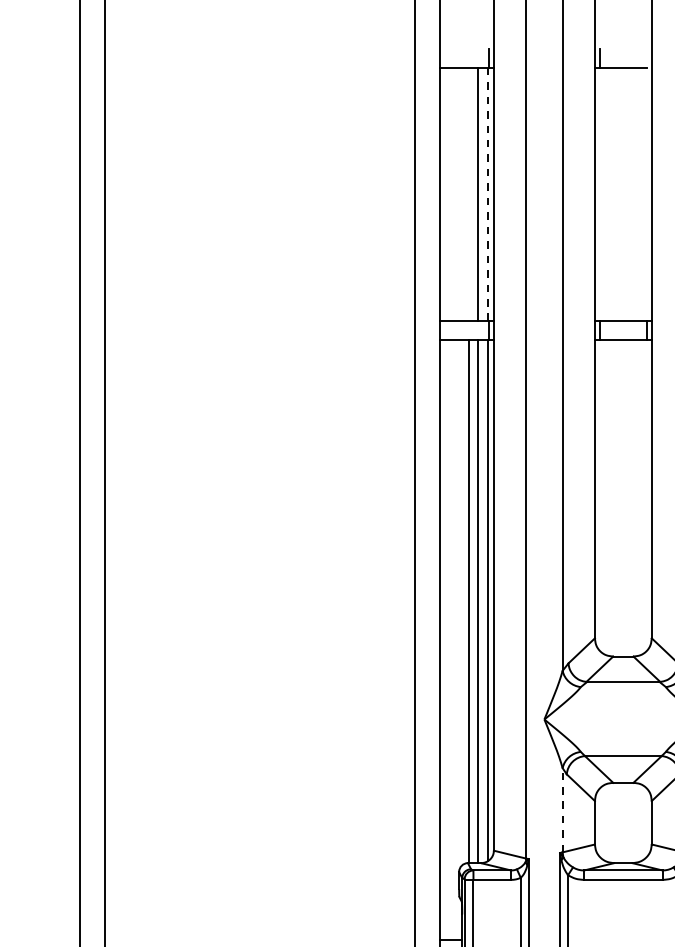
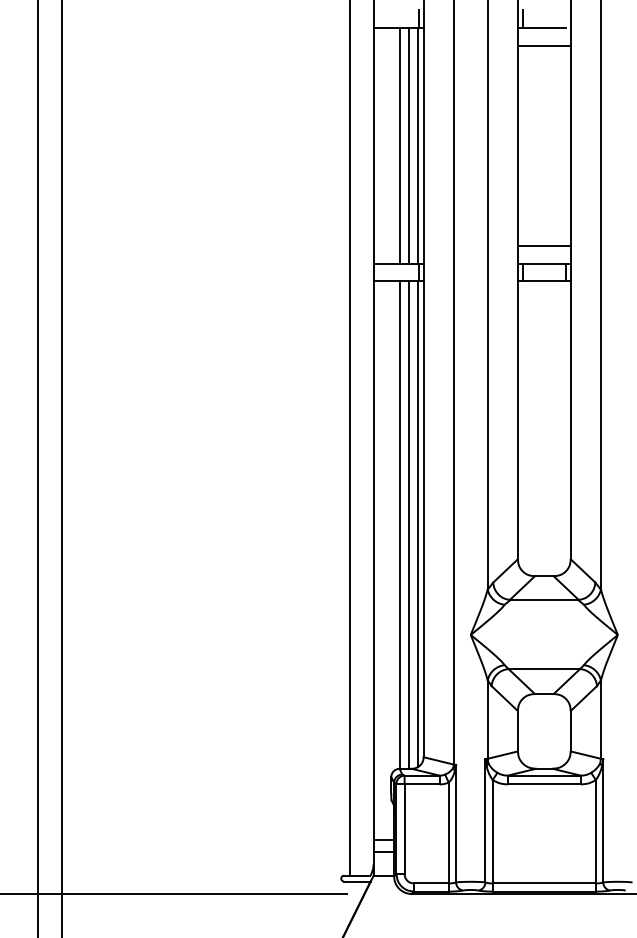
line: (622, 87) -> (543, 45), added
line: (469, 194) -> (400, 145), added
line: (487, 194) -> (417, 145), dashed -> solid
line: (622, 301) -> (543, 245), added
line: (562, 810) -> (487, 719), dashed -> solid

